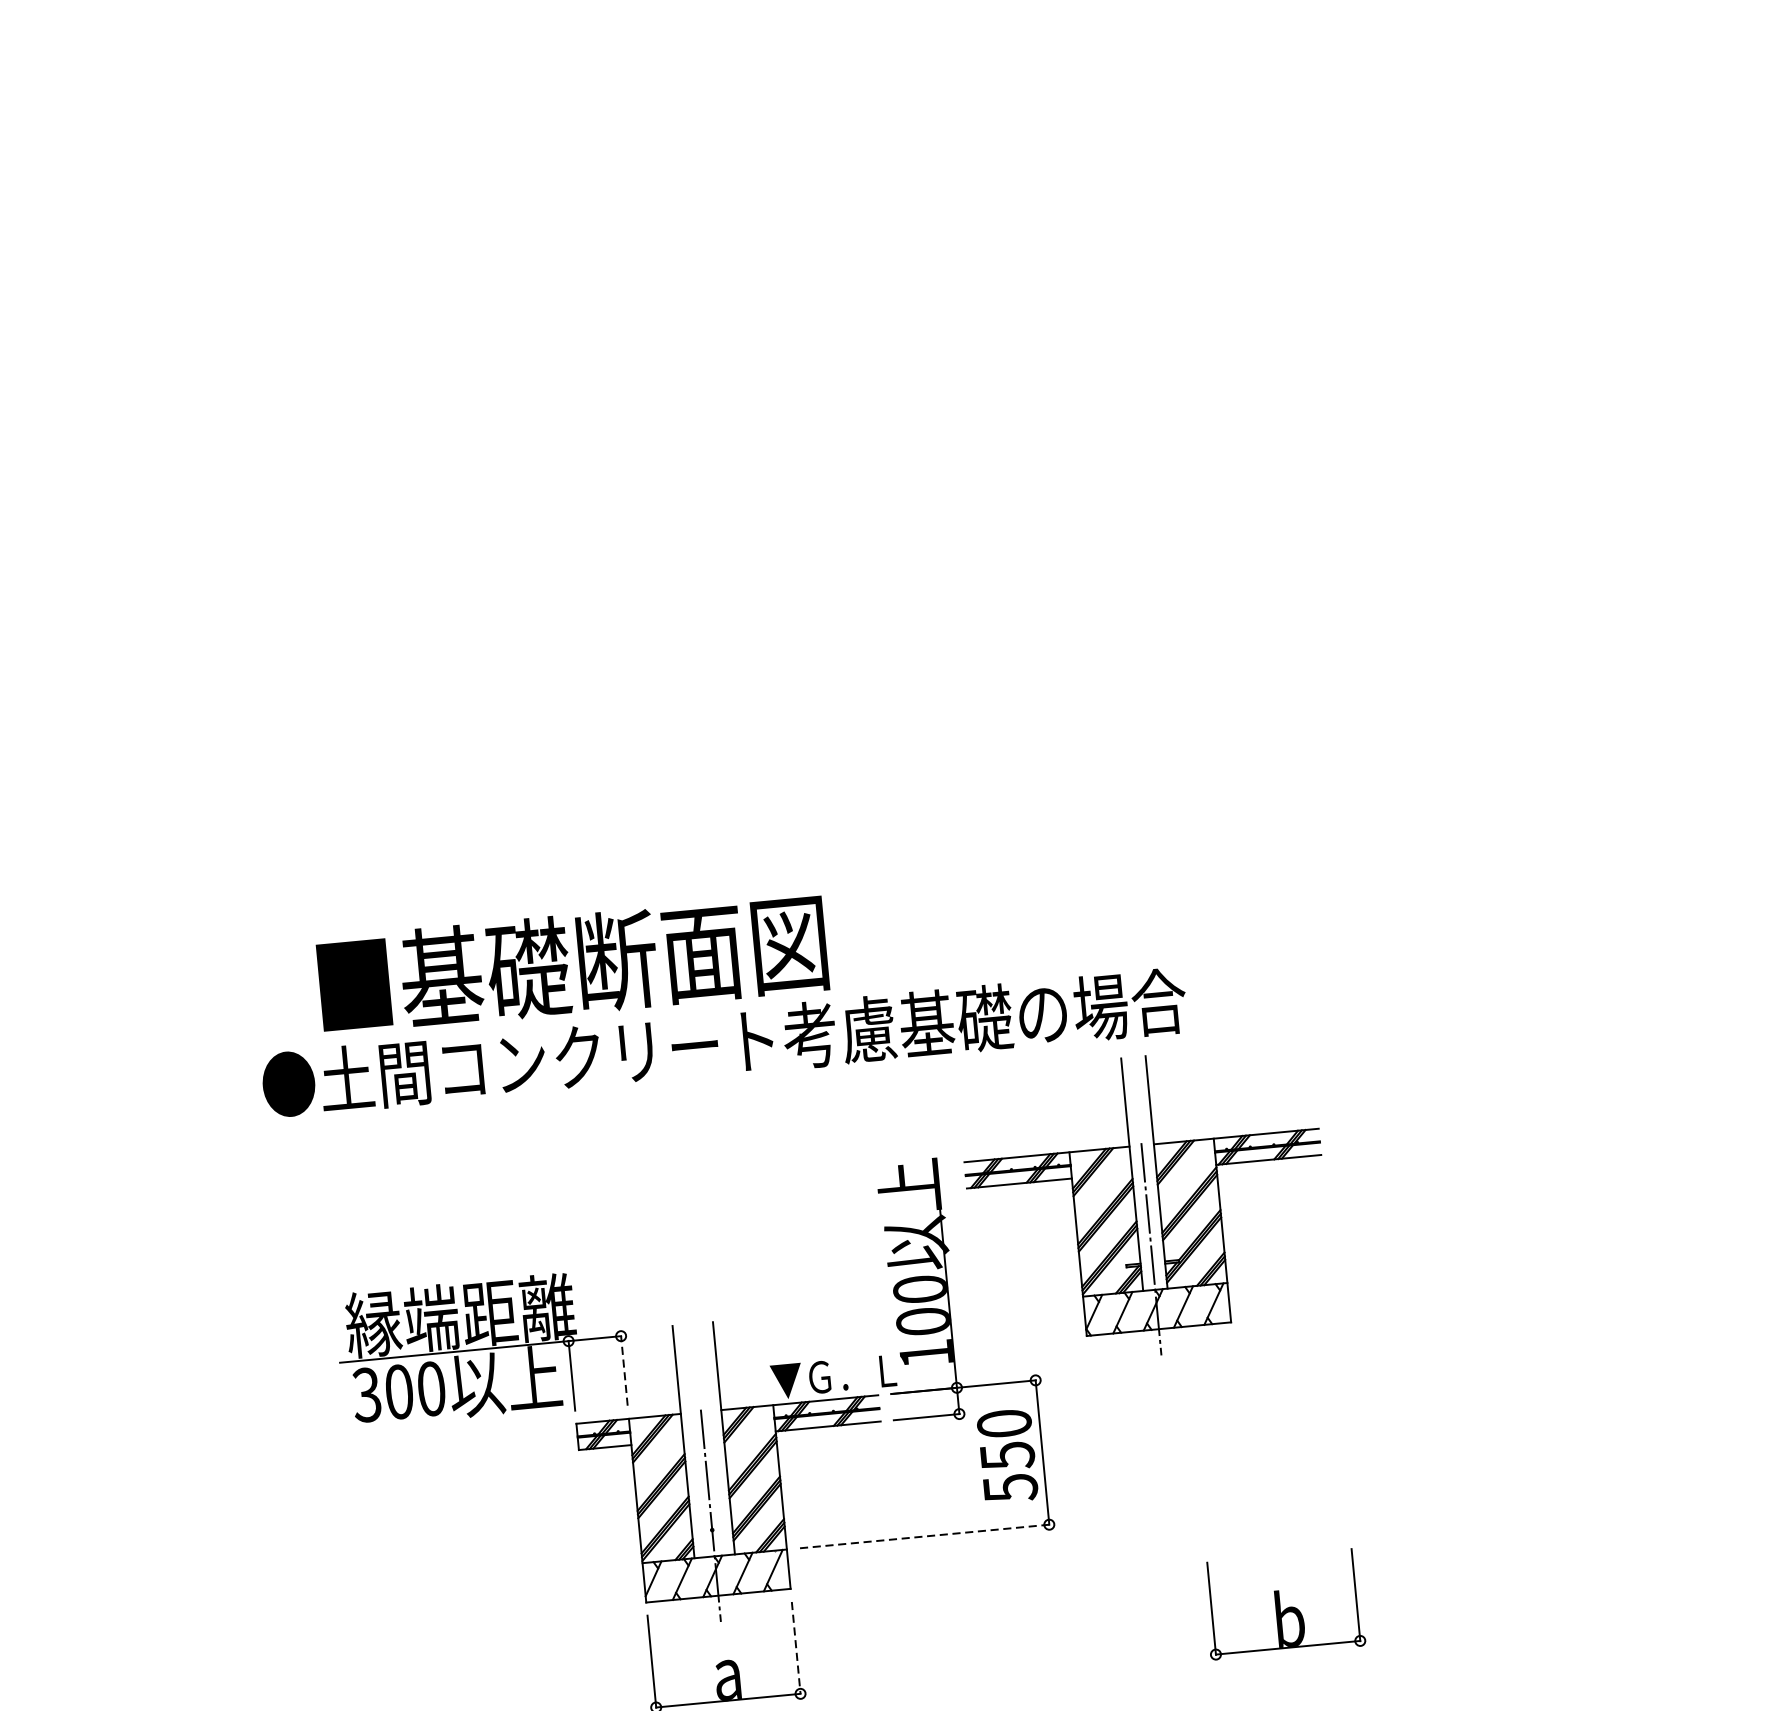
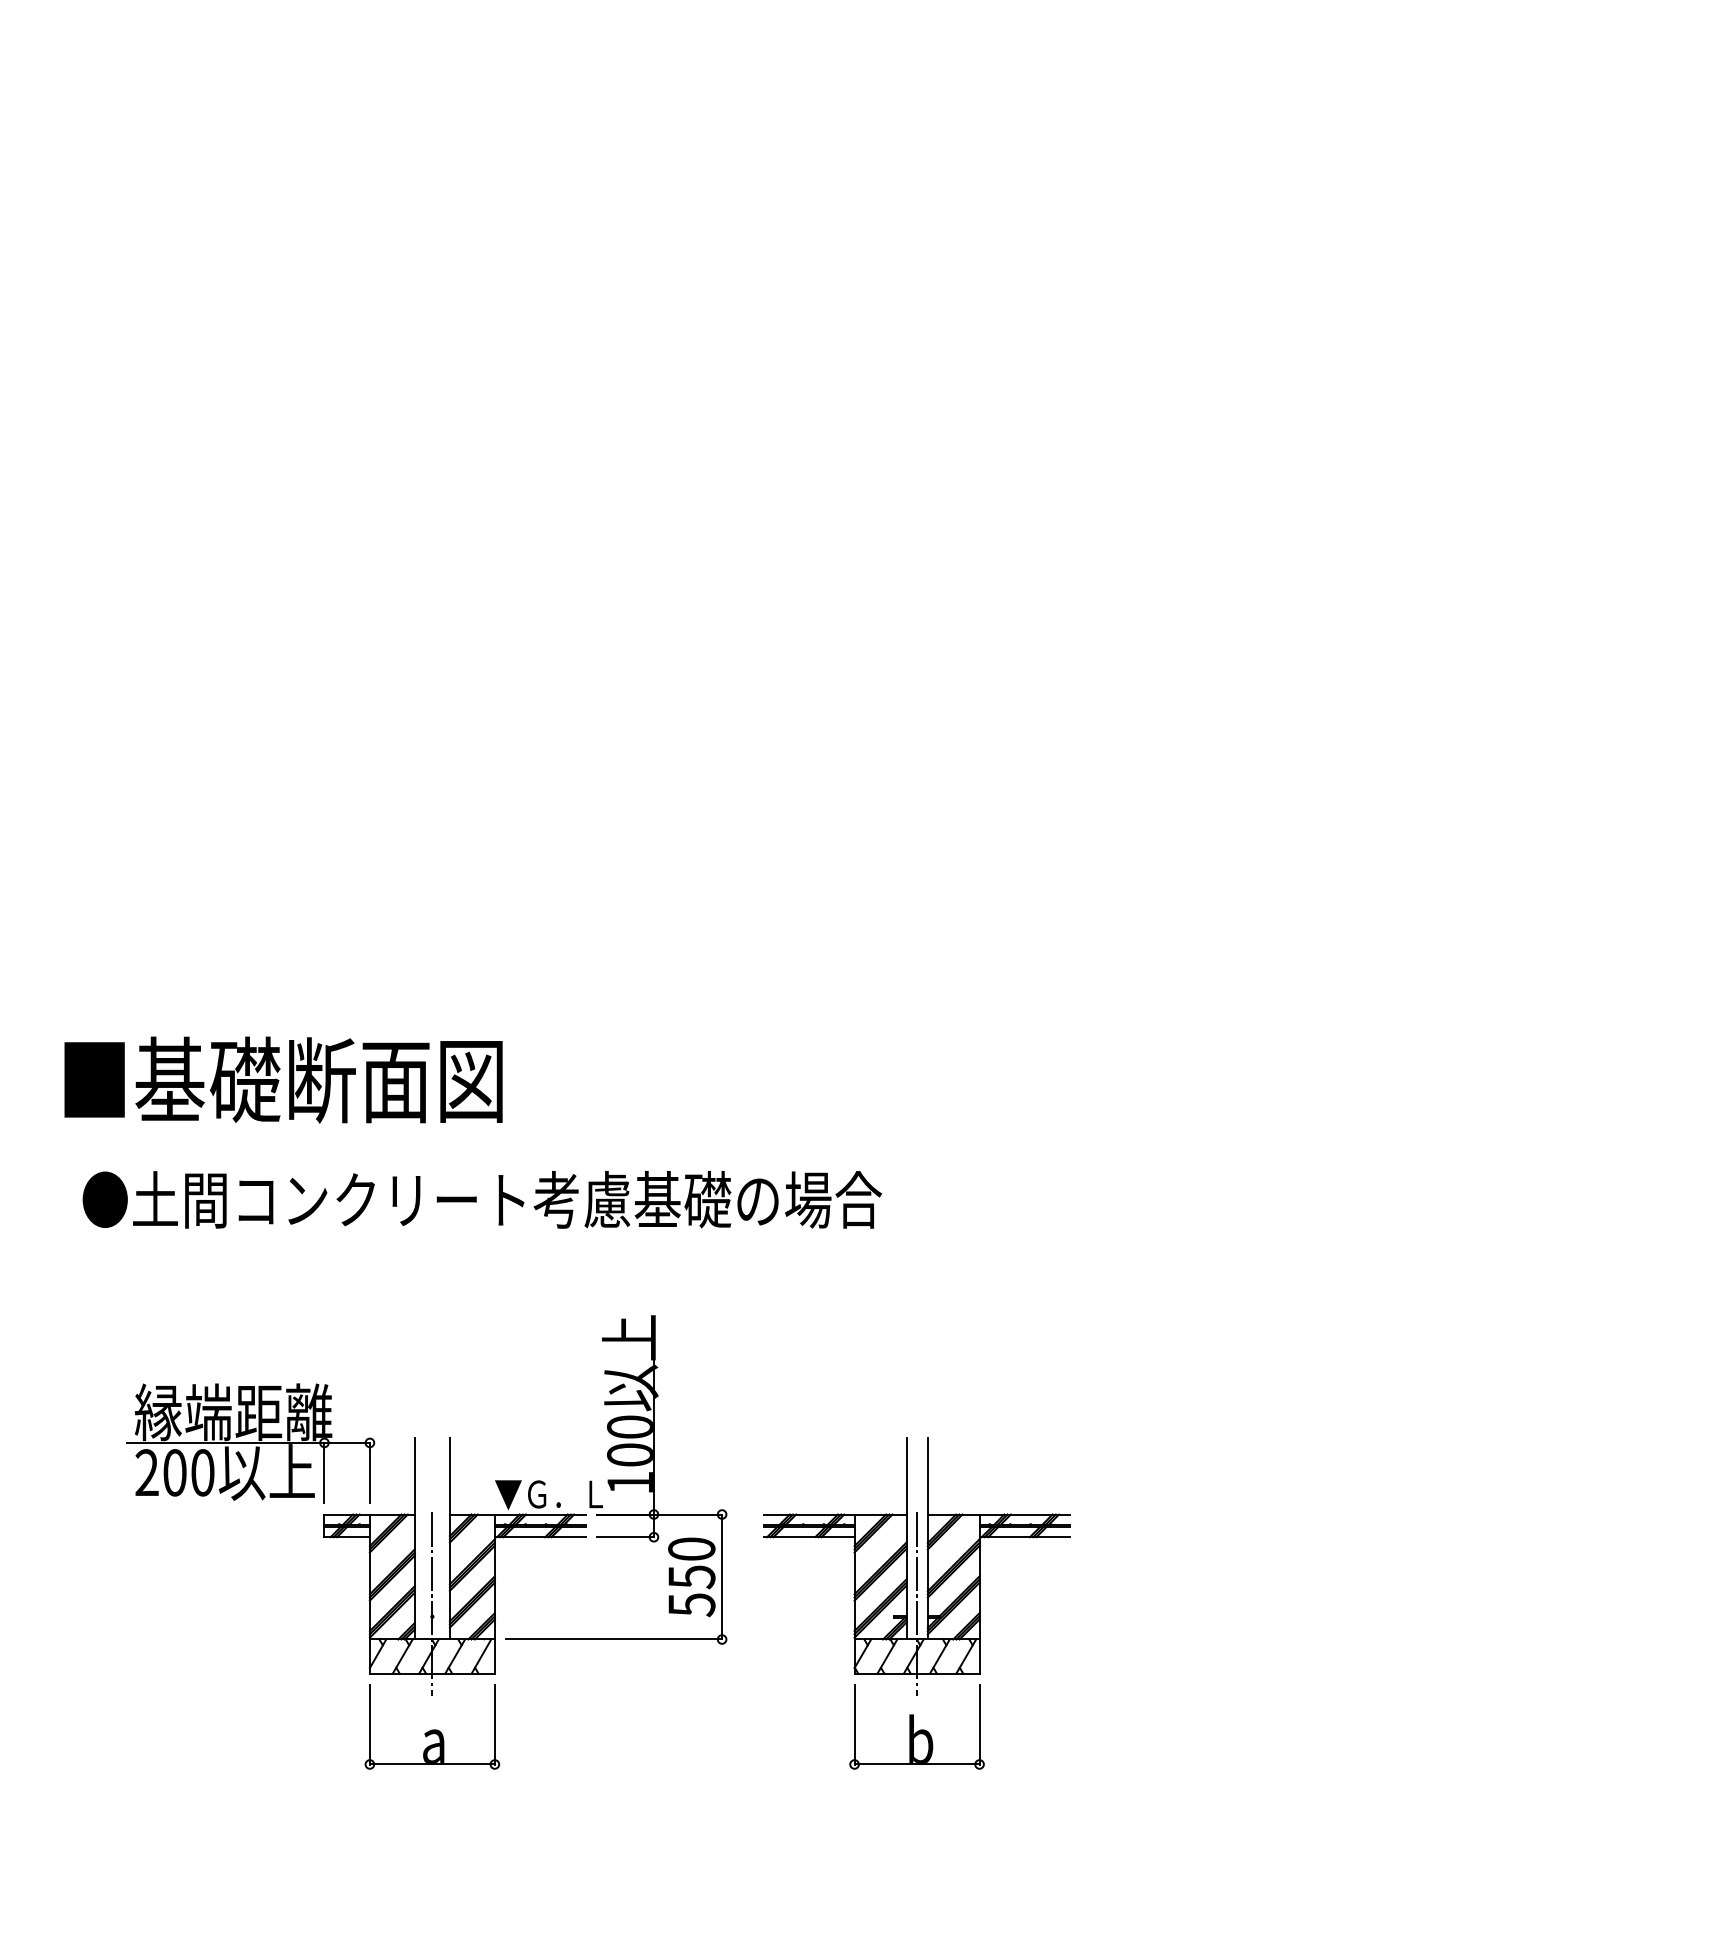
text: (572, 963) -> (283, 1079), moved
part: (1146, 1205) -> (916, 1566), moved
line: (623, 1370) -> (369, 1472), dashed -> solid
text: (366, 1394) -> (146, 1472), 300 -> 200
line: (925, 1536) -> (614, 1639), dashed -> solid
line: (795, 1647) -> (494, 1724), dashed -> solid

